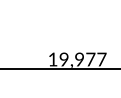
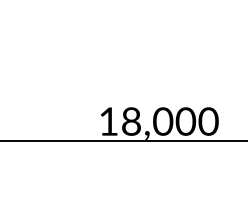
text: (82, 59) -> (169, 121), 19,977 -> 18,000

